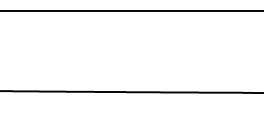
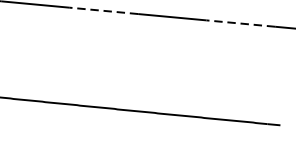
line: (108, 11) -> (103, 10), solid -> dashed
line: (223, 11) -> (241, 23), solid -> dashed

